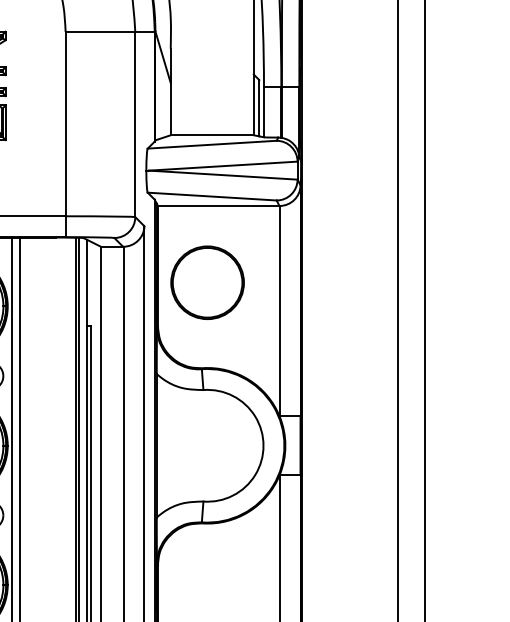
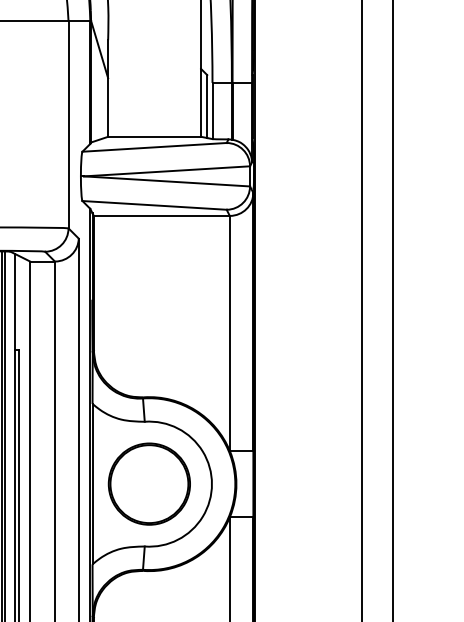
part: (207, 282) -> (149, 483), moved

